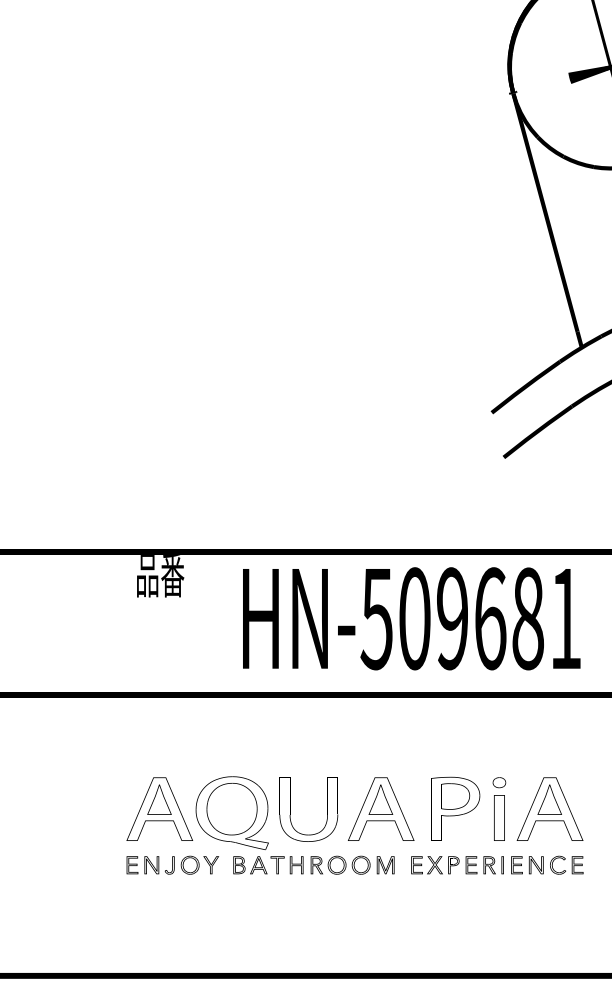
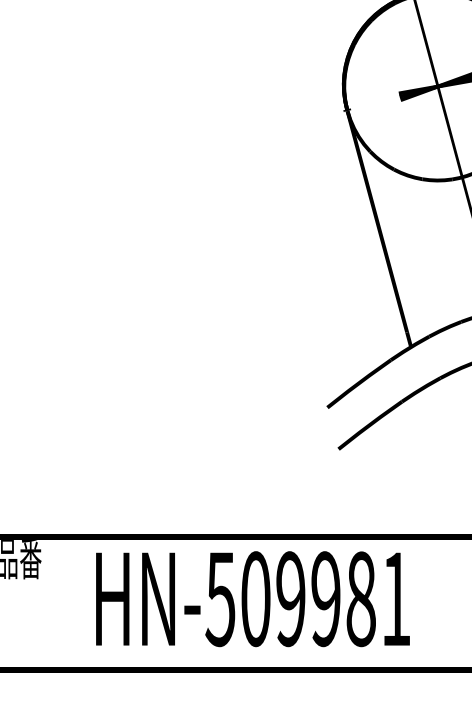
text: (490, 618) -> (326, 598), HN-509681 -> HN-509981

